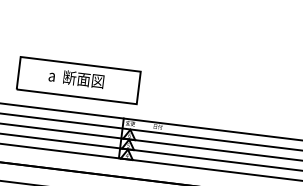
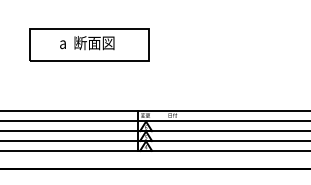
part: (78, 80) -> (89, 44), moved

